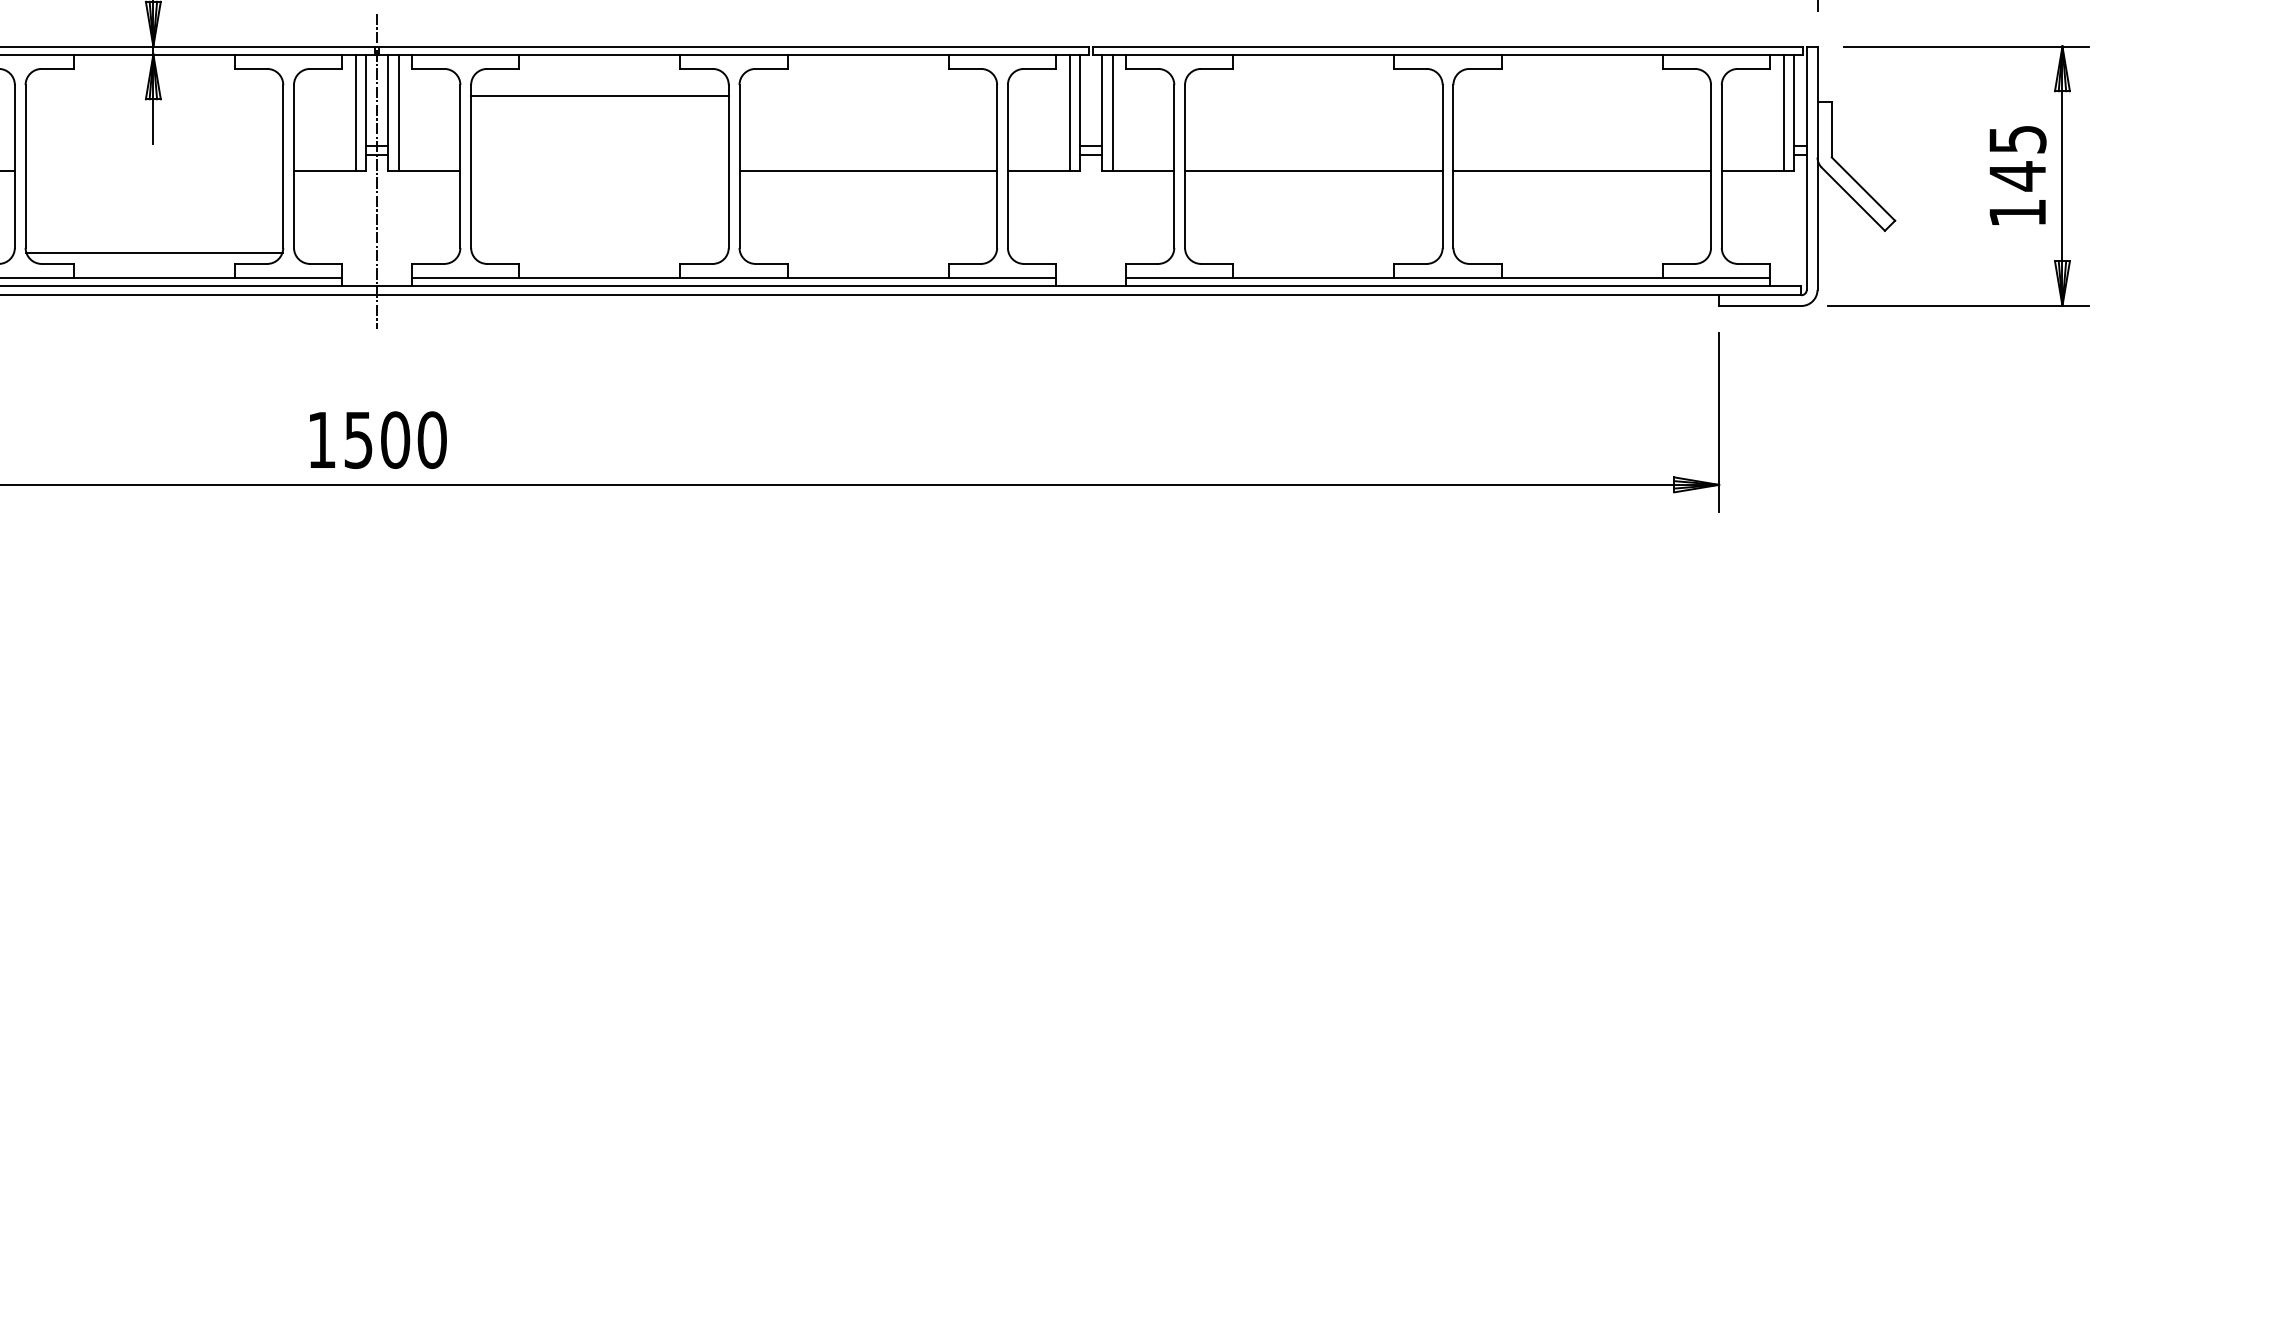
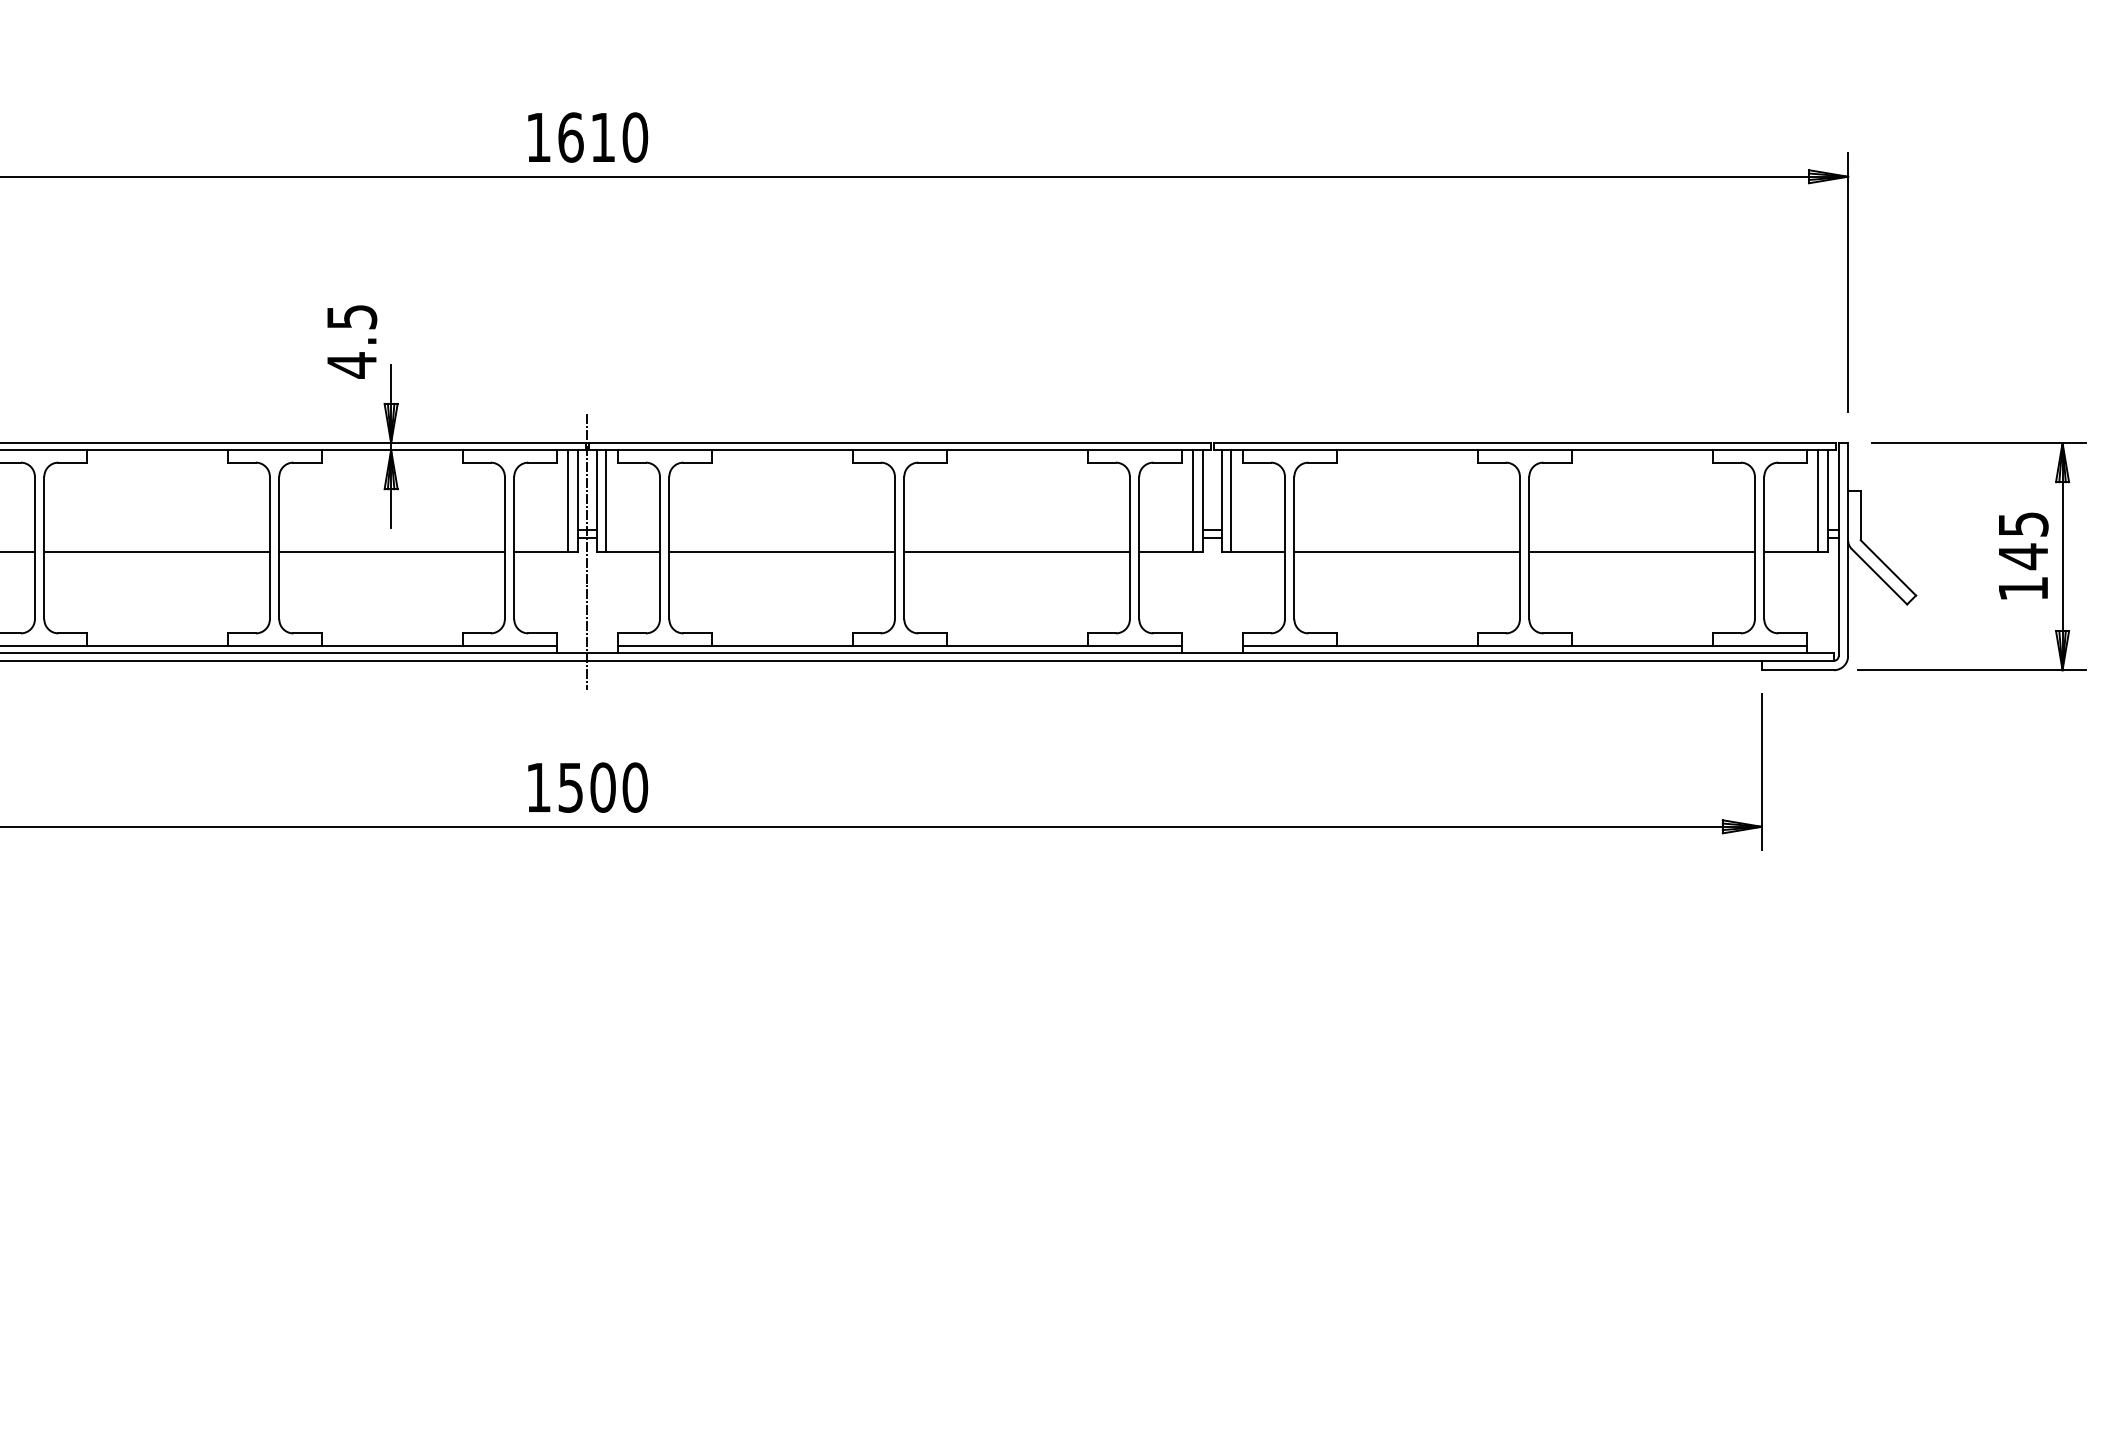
line: (599, 95) -> (781, 551), moved
line: (153, 252) -> (391, 551), moved

